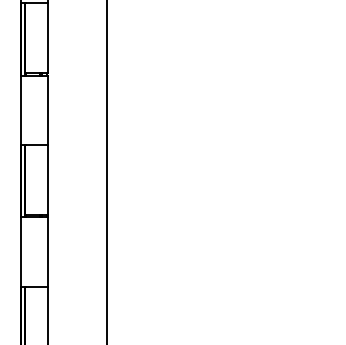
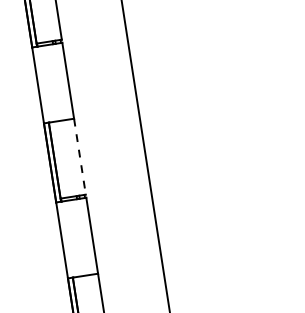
line: (48, 179) -> (80, 156), solid -> dashed

